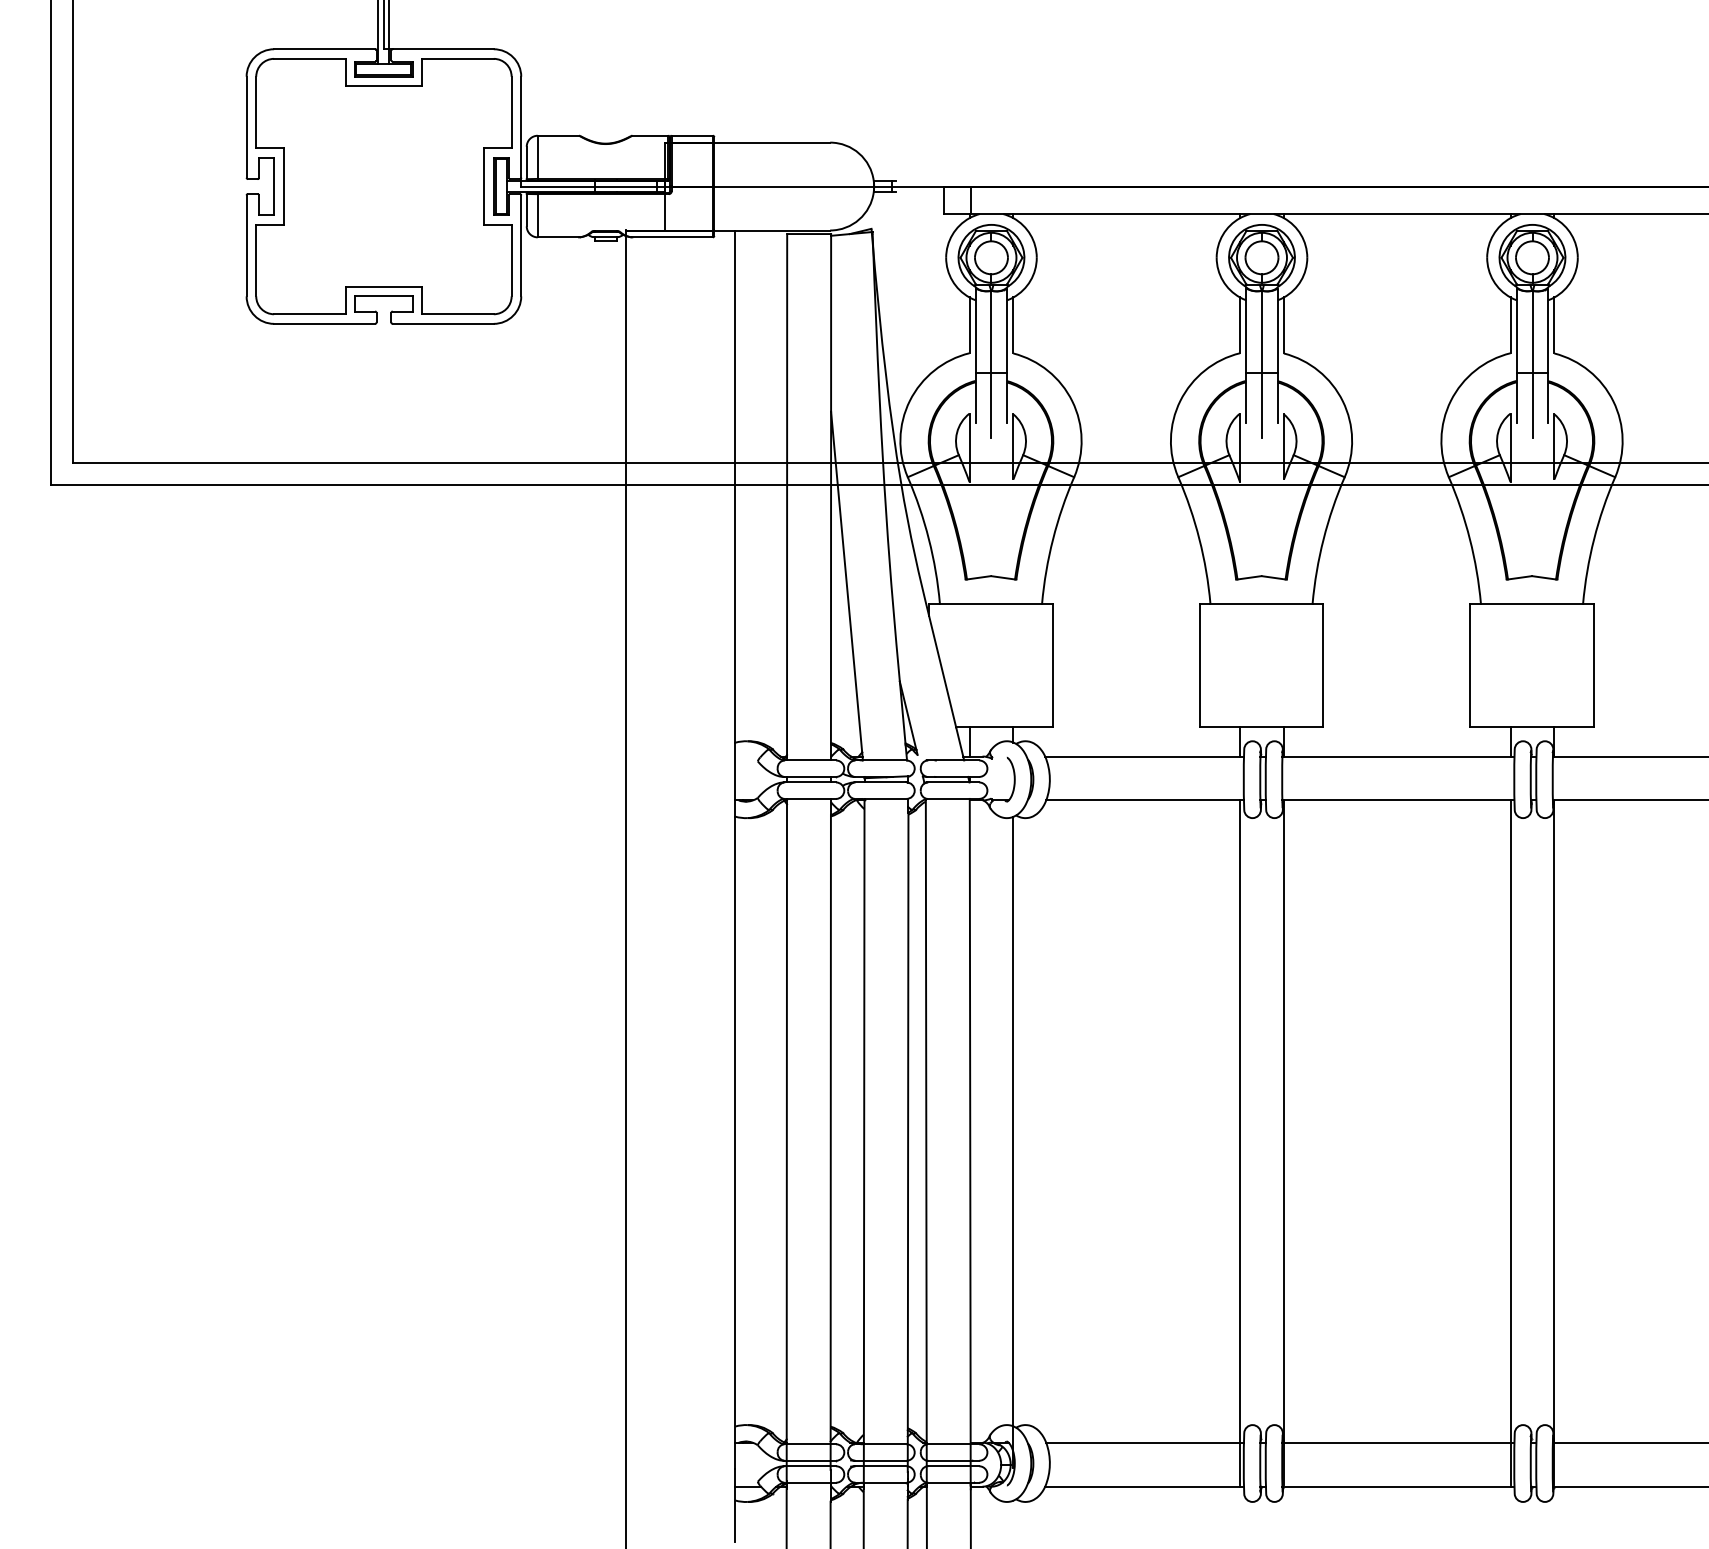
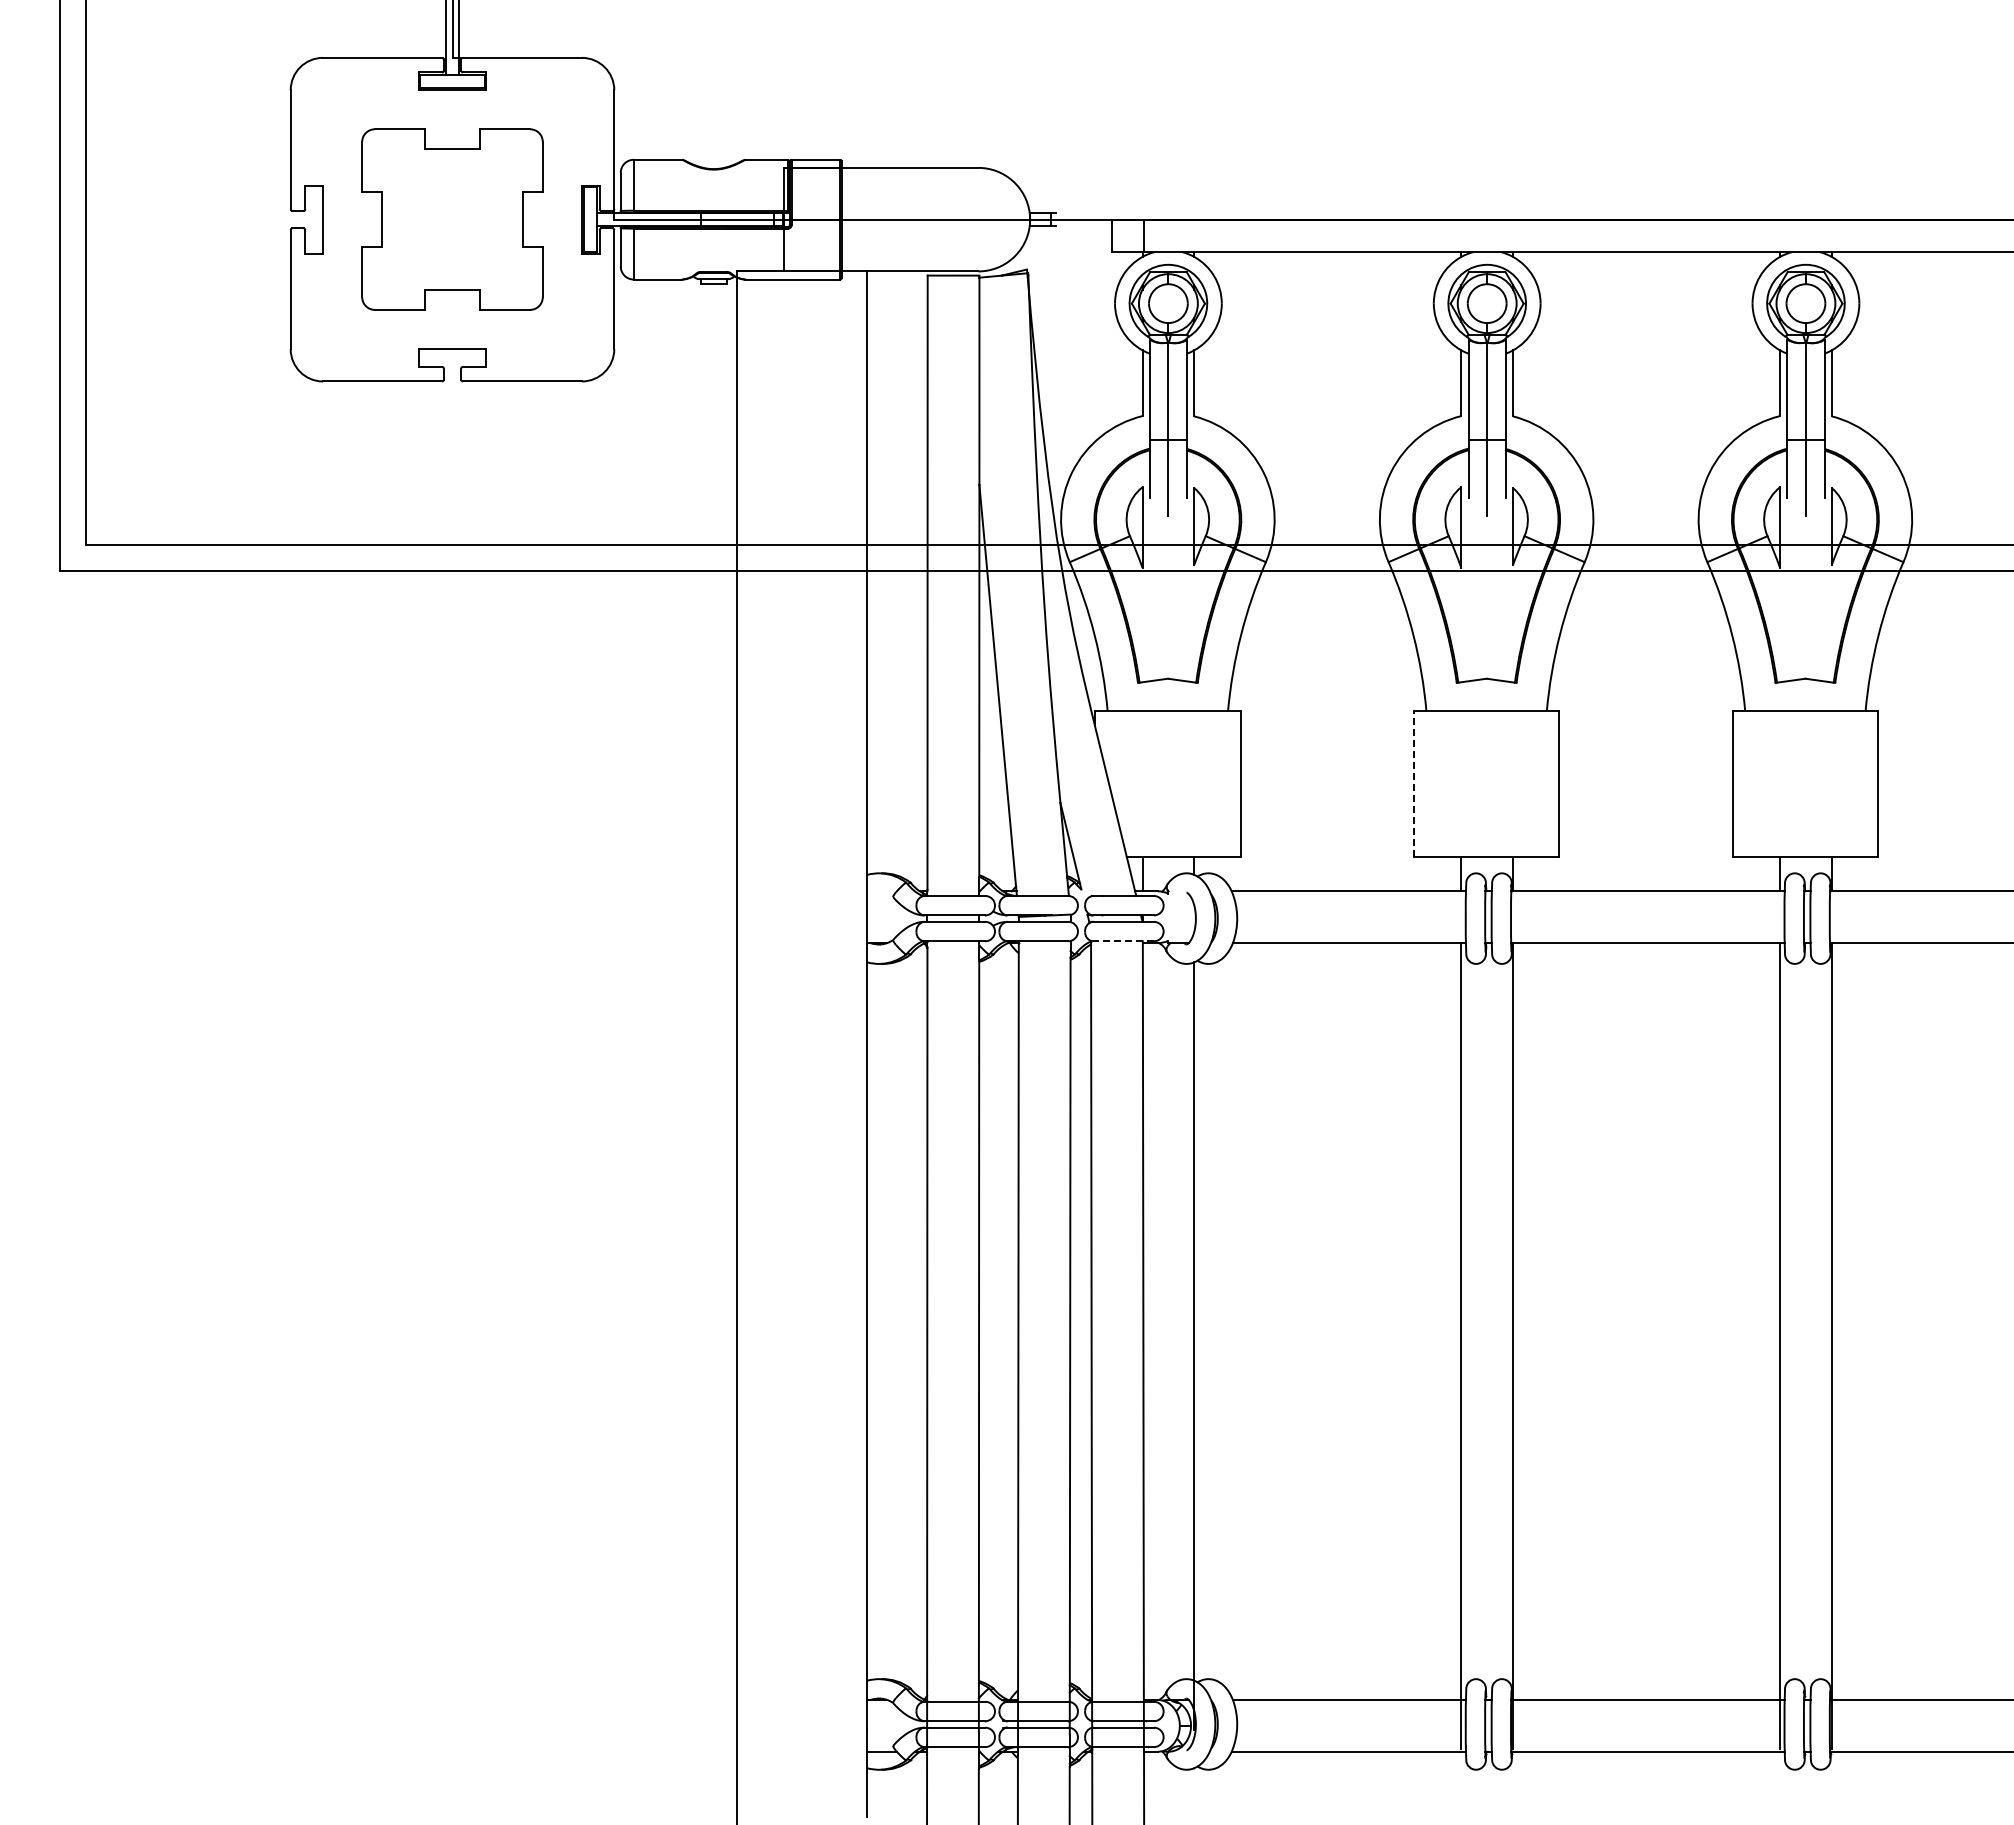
part: (383, 186) -> (452, 219), size x0.6
line: (1199, 665) -> (1413, 784), solid -> dashed
line: (953, 799) -> (1123, 941), solid -> dashed

